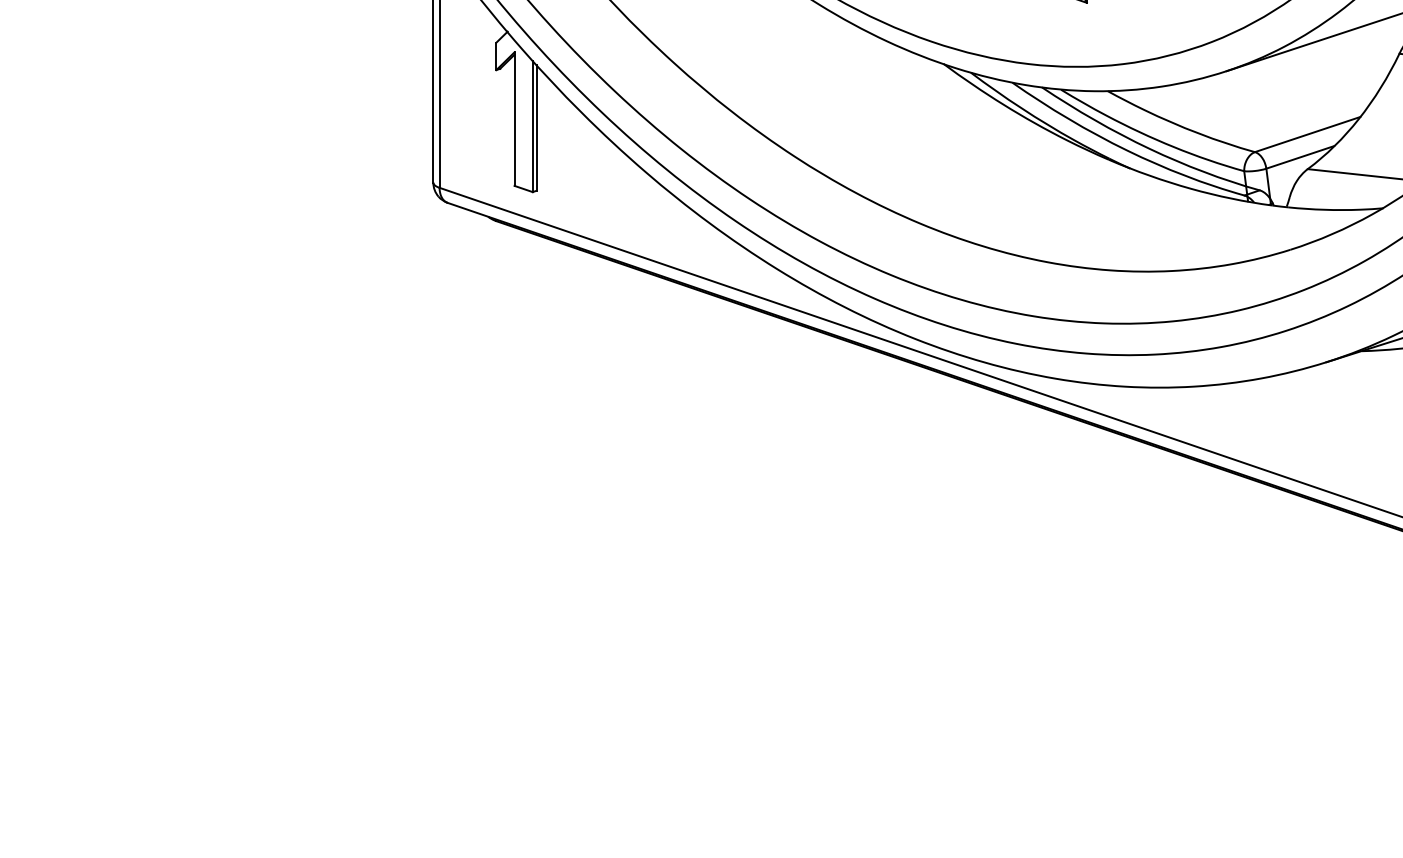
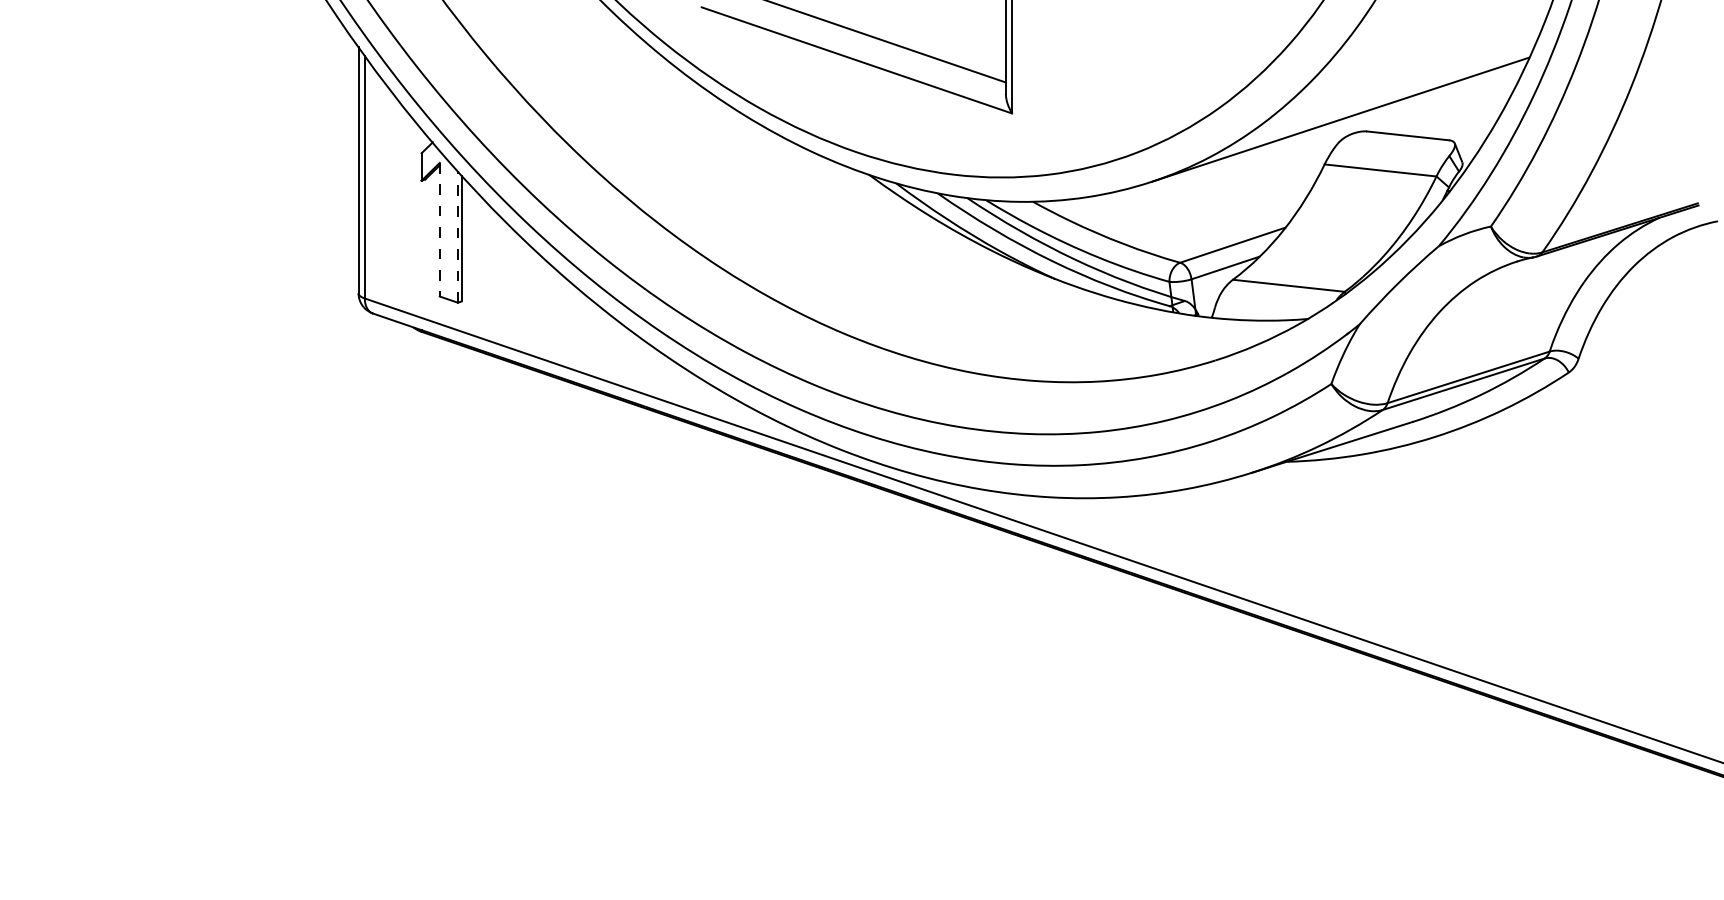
line: (514, 118) -> (439, 229), solid -> dashed
line: (532, 126) -> (457, 237), solid -> dashed

